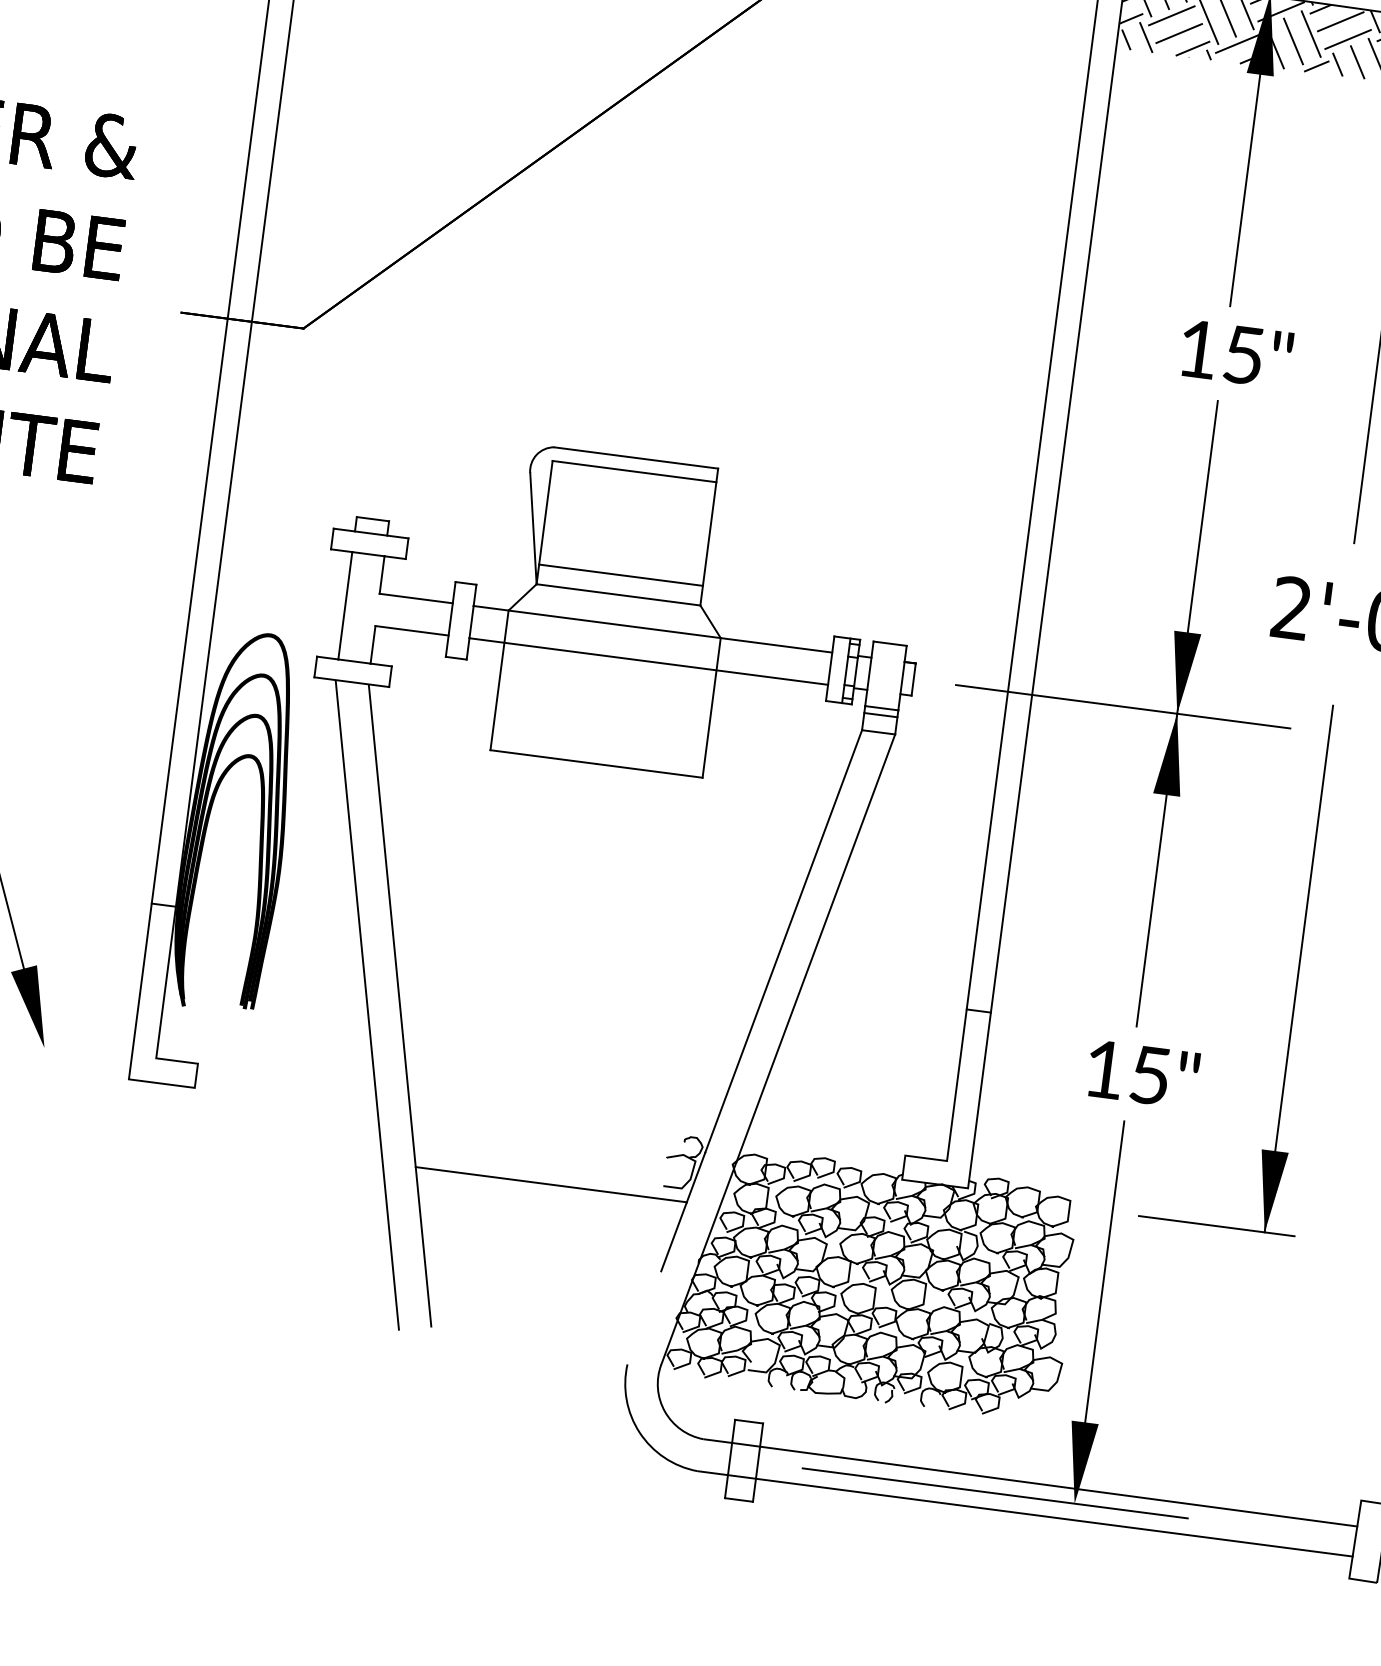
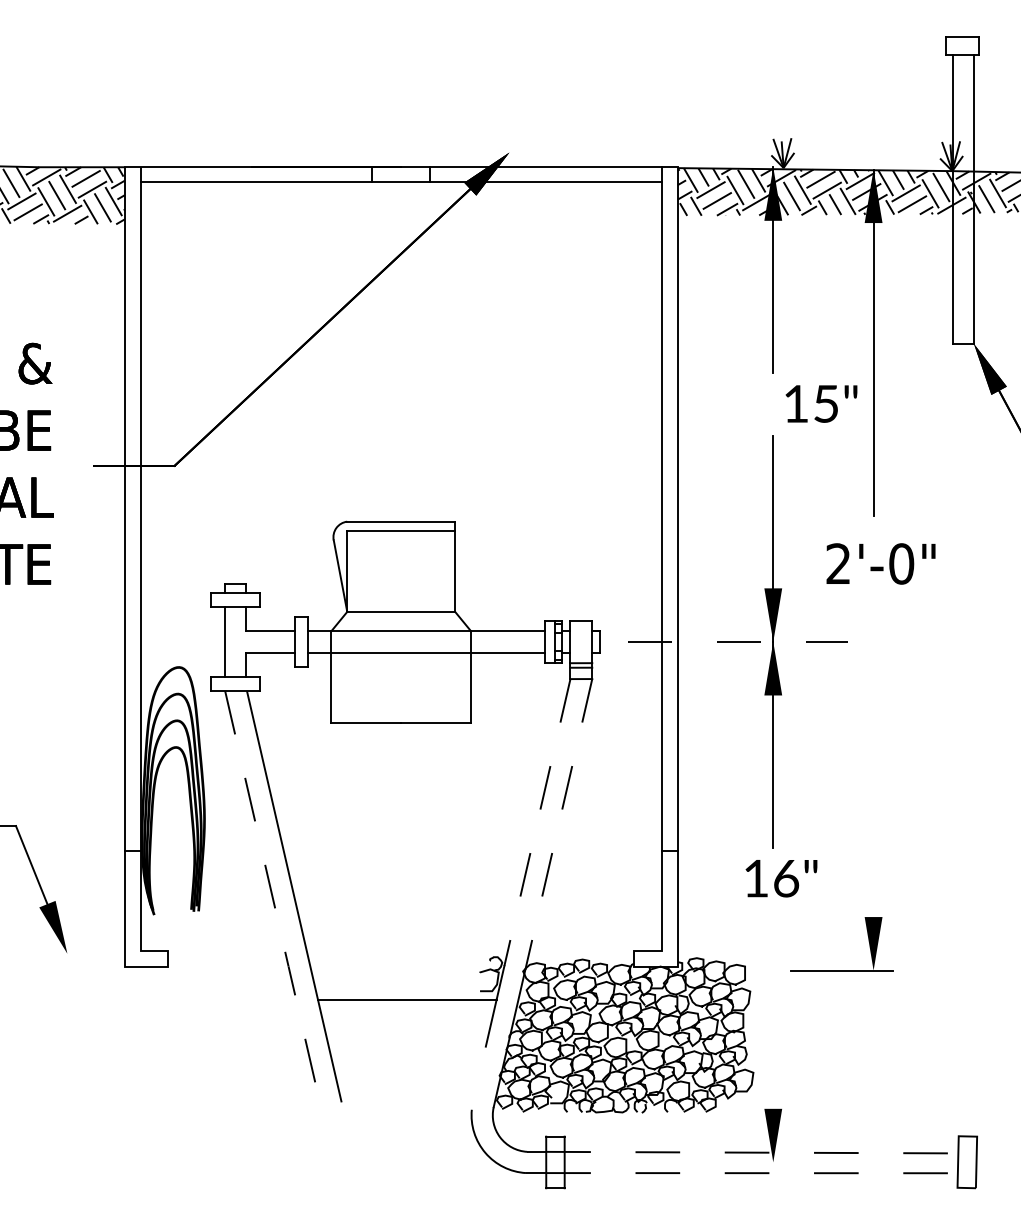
text: (1236, 353) -> (821, 403), moved
line: (621, 574) -> (401, 598), removed
line: (1124, 706) -> (738, 641), solid -> dashed
line: (783, 942) -> (537, 823), solid -> dashed
line: (815, 948) -> (558, 824), solid -> dashed
line: (1298, 968) -> (873, 796), removed
line: (367, 1007) -> (273, 900), solid -> dashed
text: (1150, 1075) -> (786, 878), 15" -> 16"
line: (1104, 1277) -> (773, 1013), removed
line: (1045, 1484) -> (752, 1152), solid -> dashed
line: (994, 1493) -> (720, 1162), removed
line: (1040, 1516) -> (752, 1173), solid -> dashed

